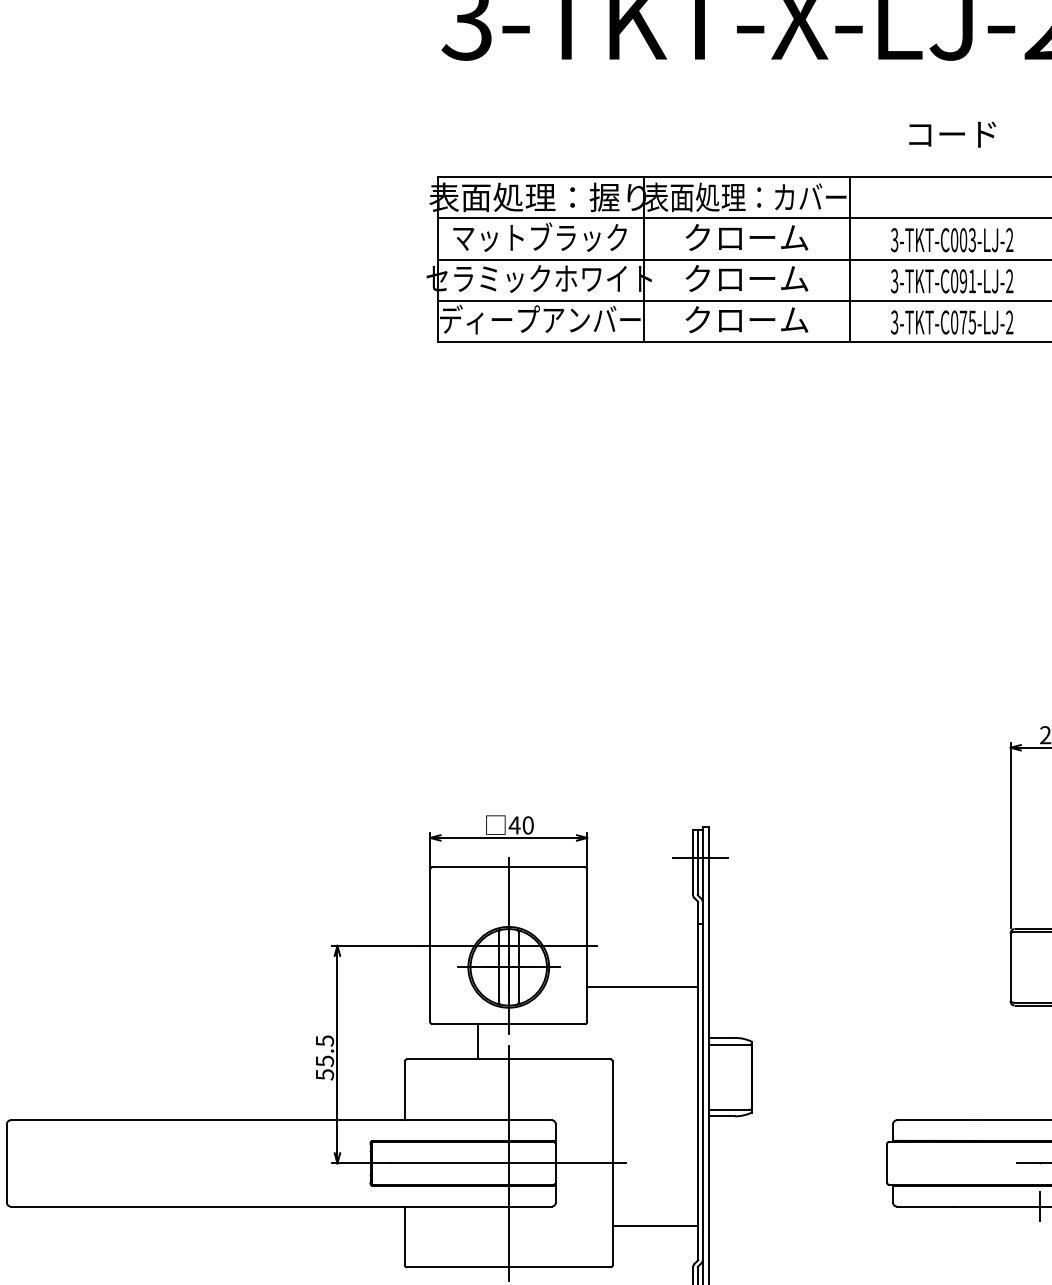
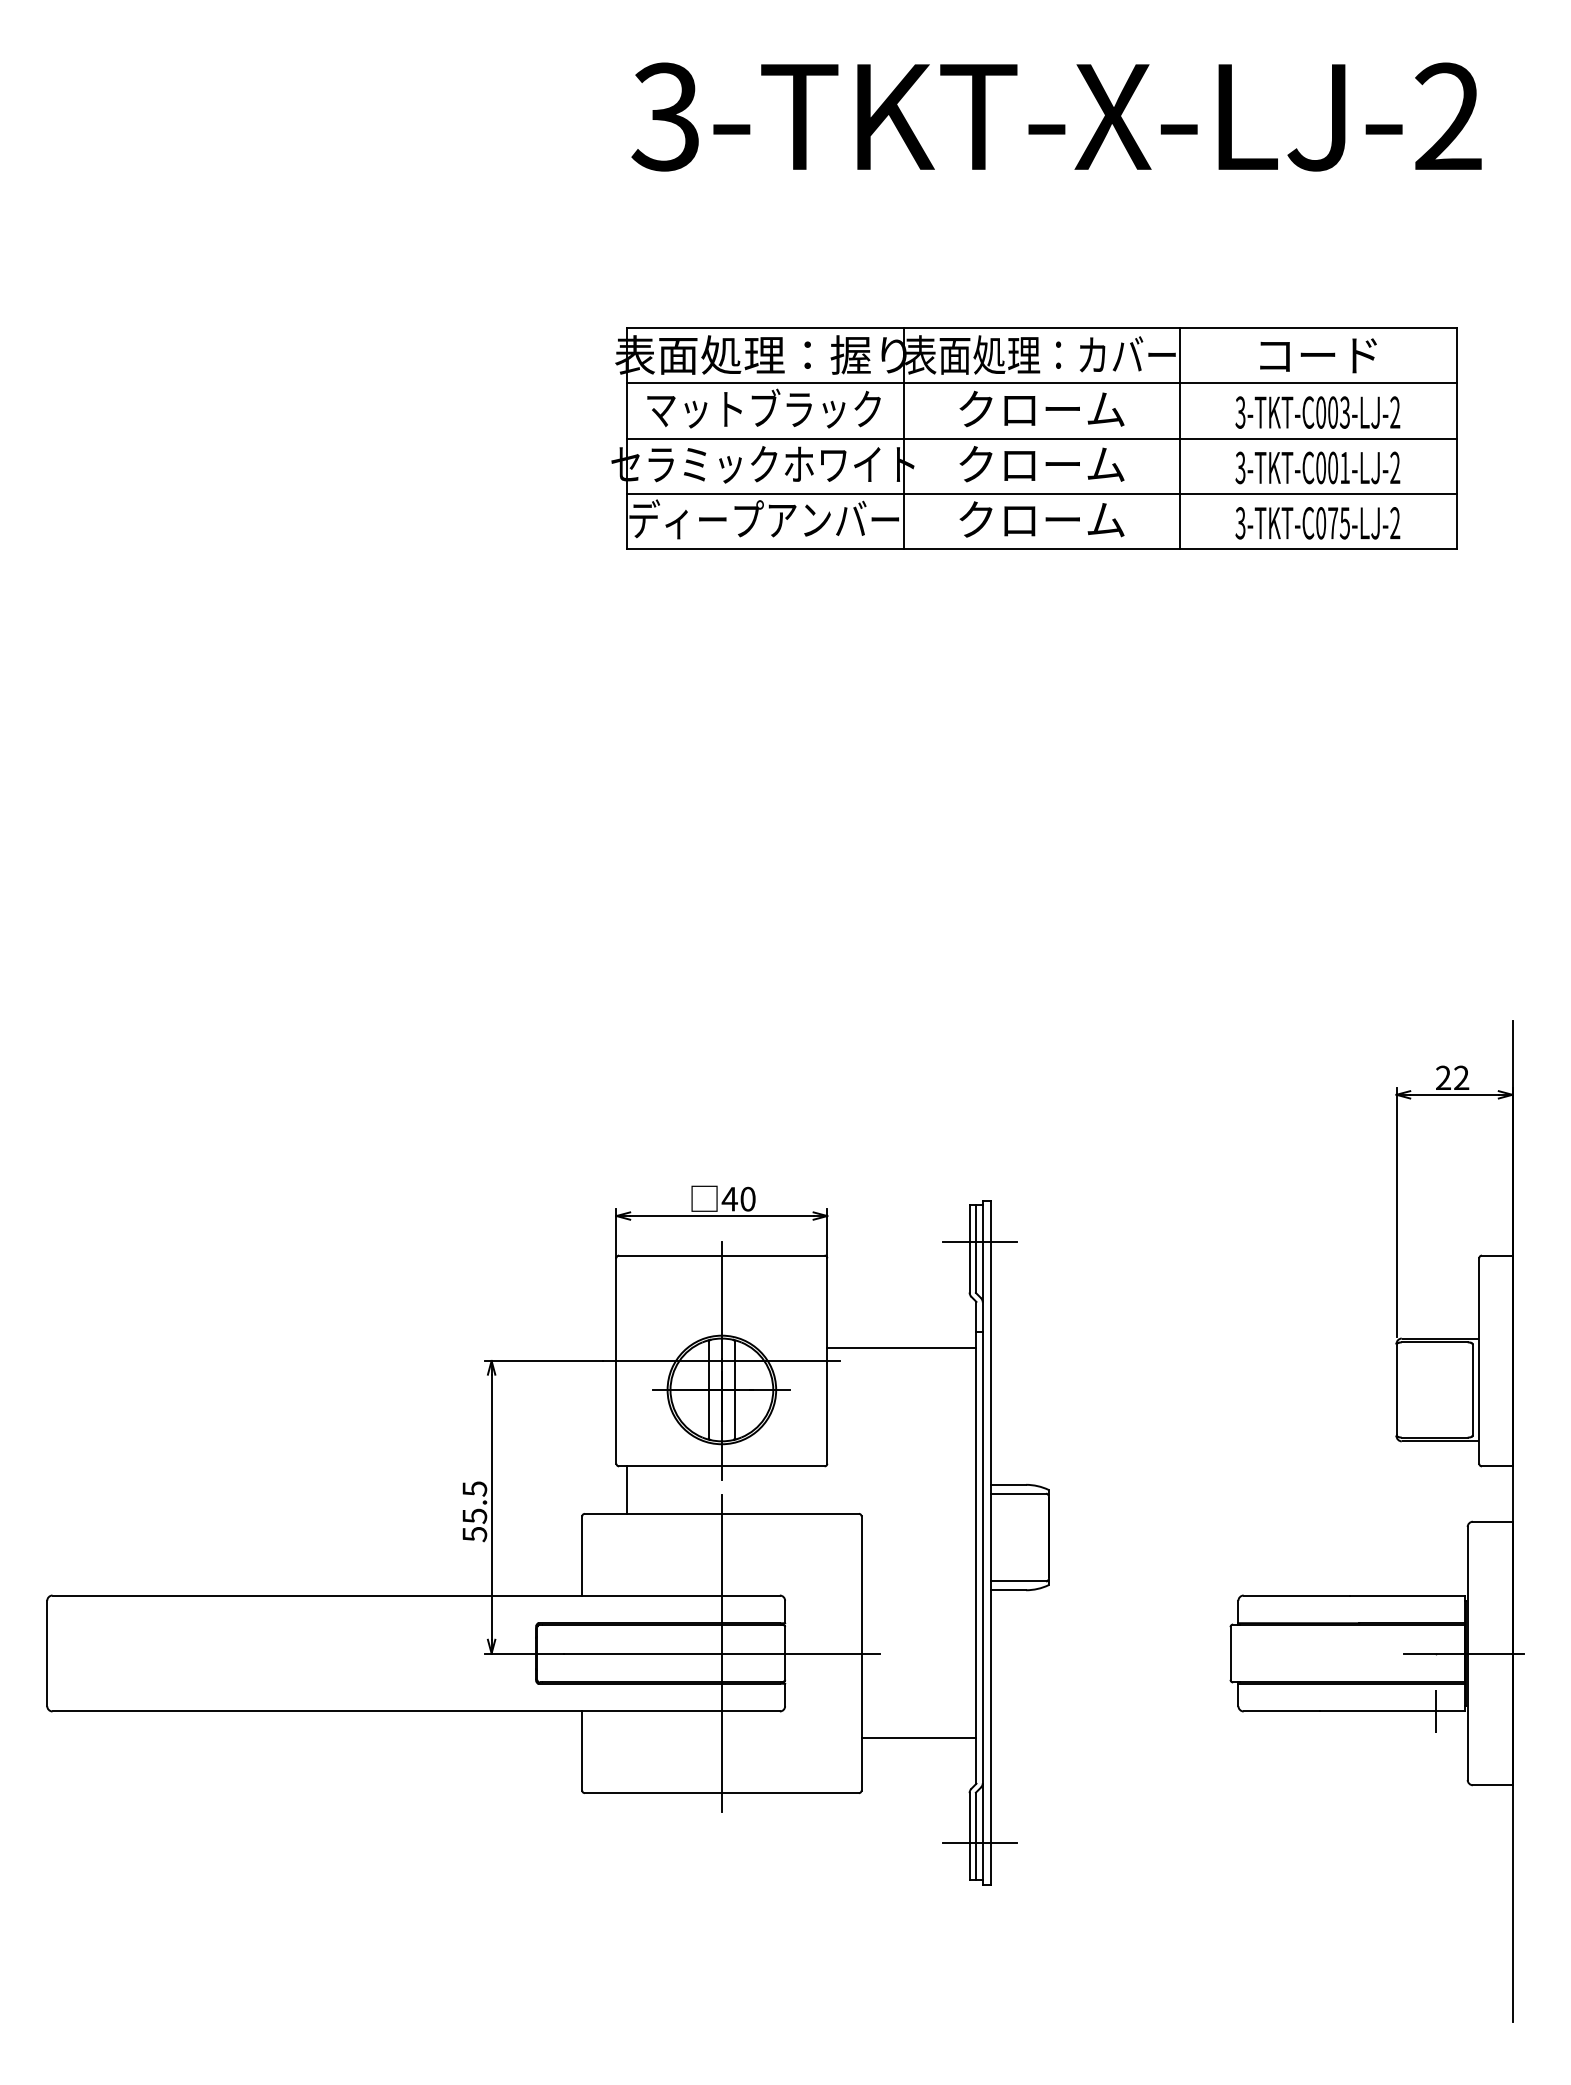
text: (952, 134) -> (1318, 355), moved
text: (963, 281) -> (1332, 467), 3-TKT-C091-LJ-2 -> 3-TKT-C001-LJ-2
line: (642, 987) -> (901, 1347), moved
line: (478, 1041) -> (627, 1489), moved

